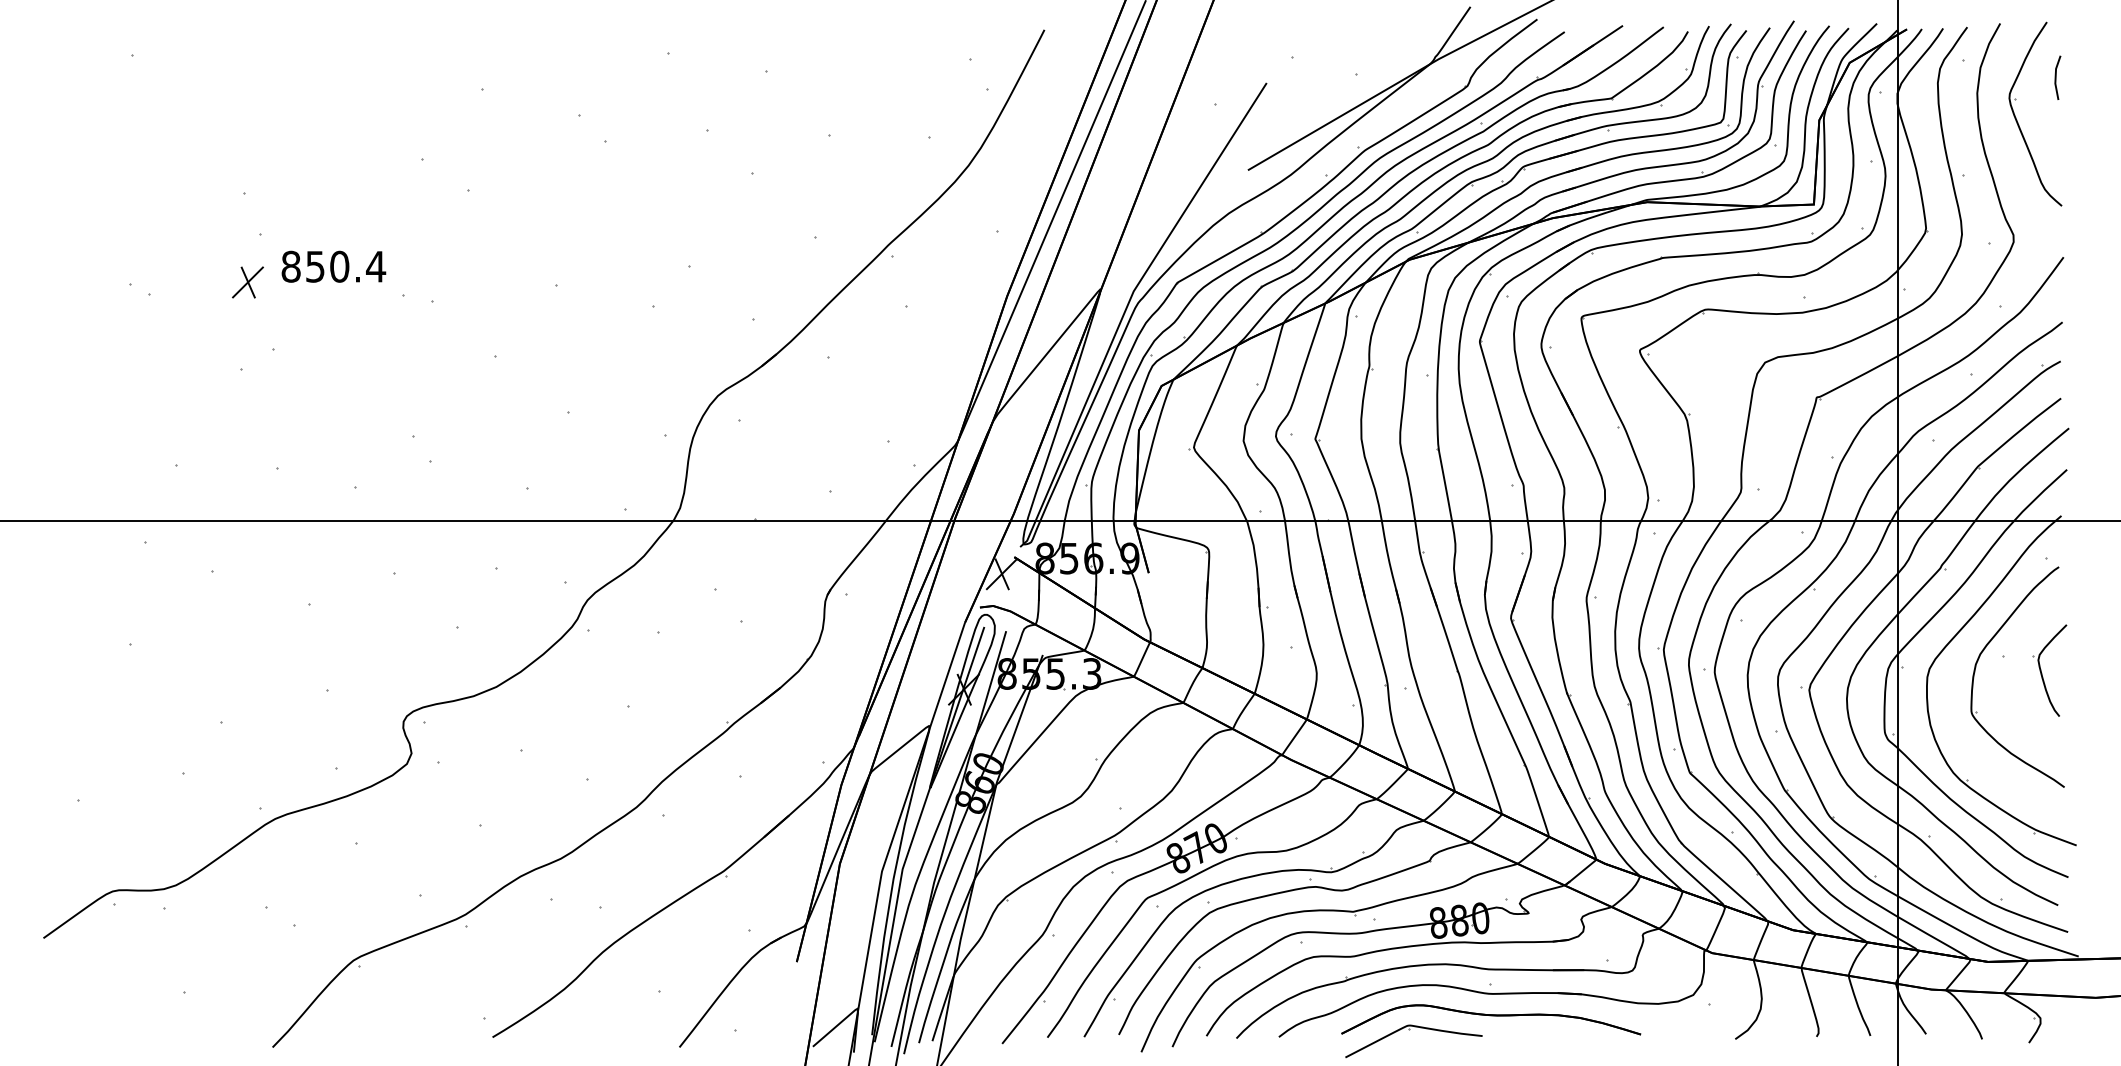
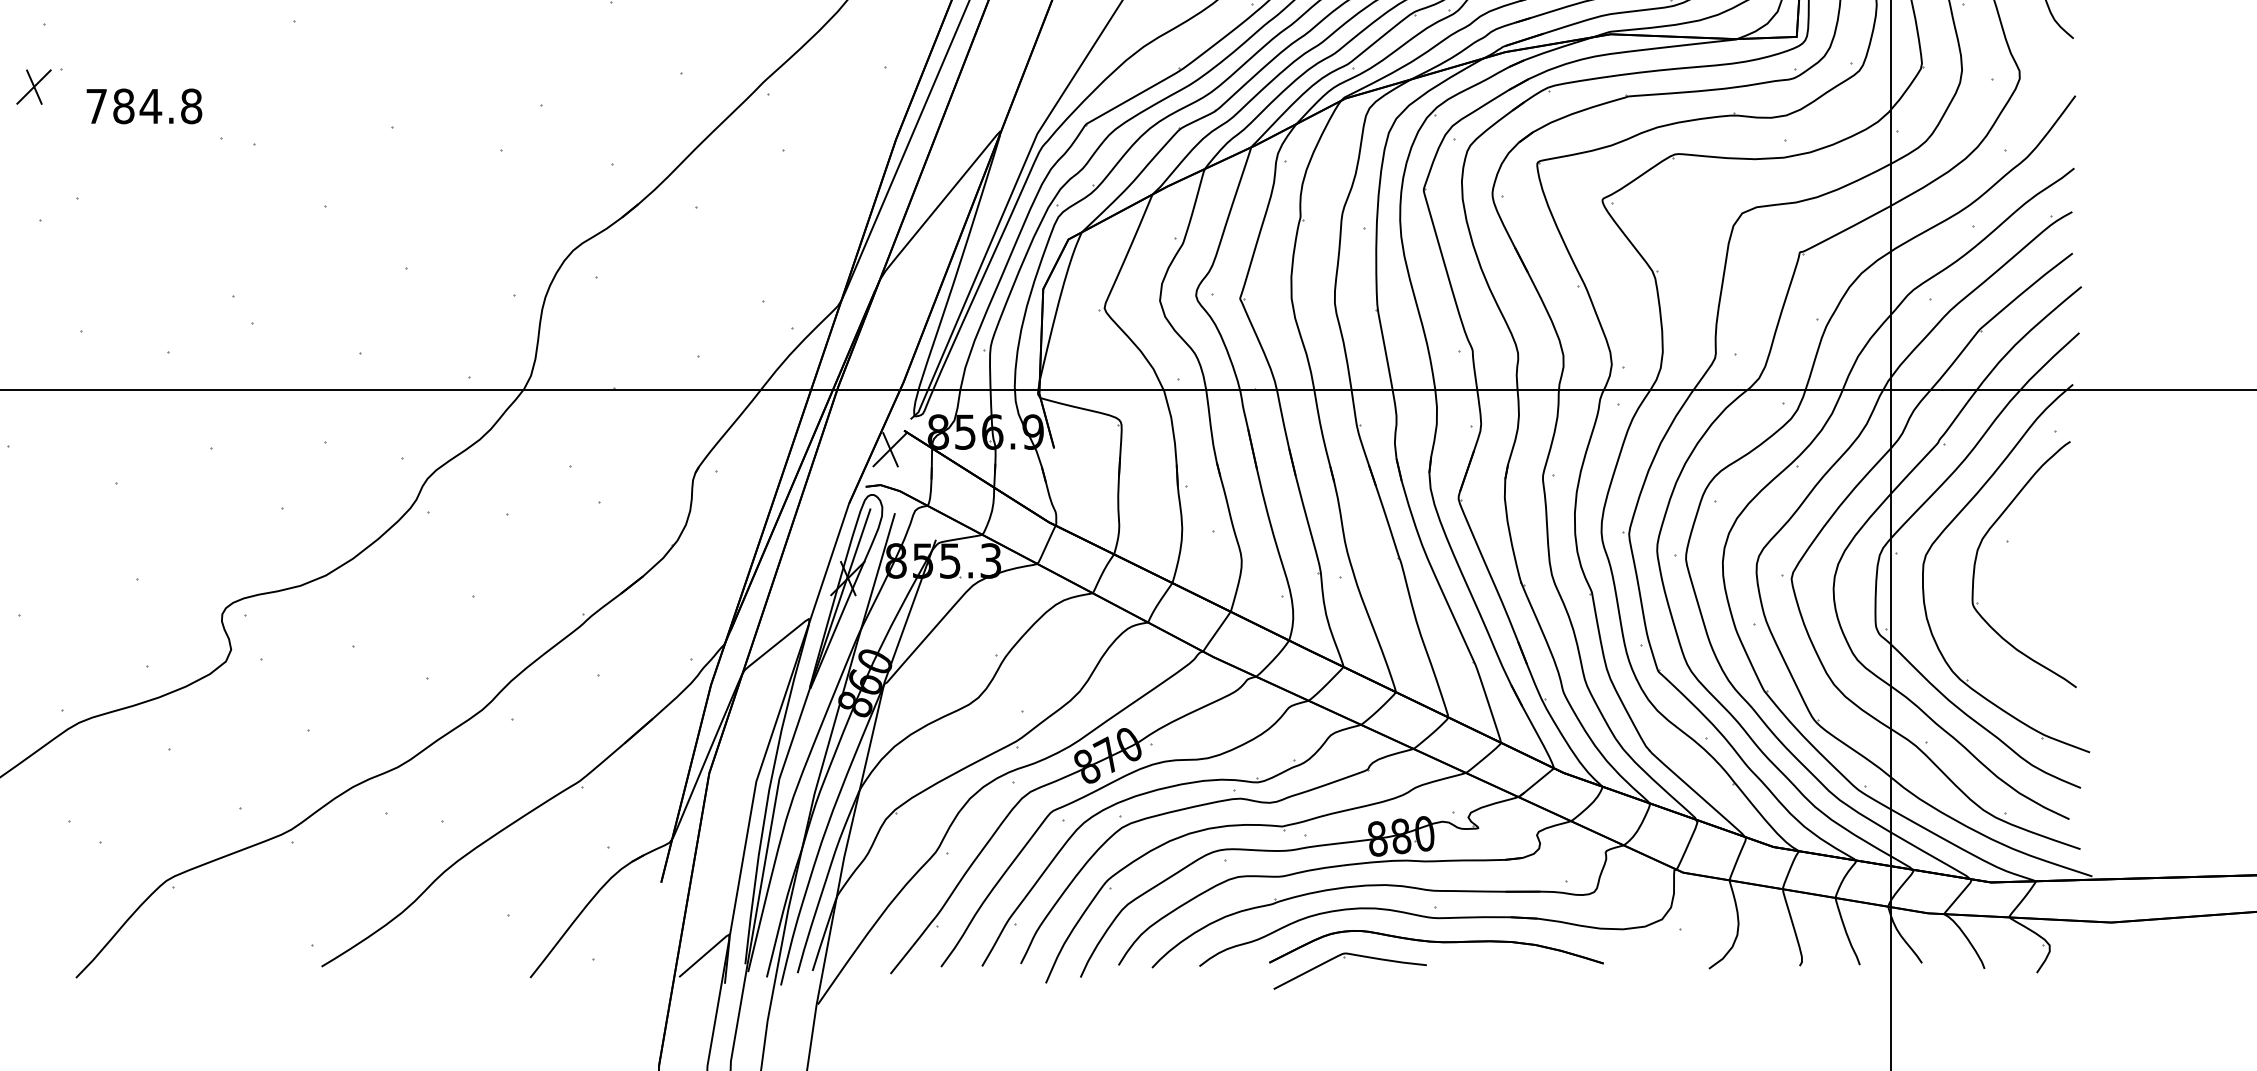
text: (333, 266) -> (144, 106), 850.4 -> 784.8
part: (247, 282) -> (33, 87), moved
part: (2042, 673) -> (2051, 560), removed

